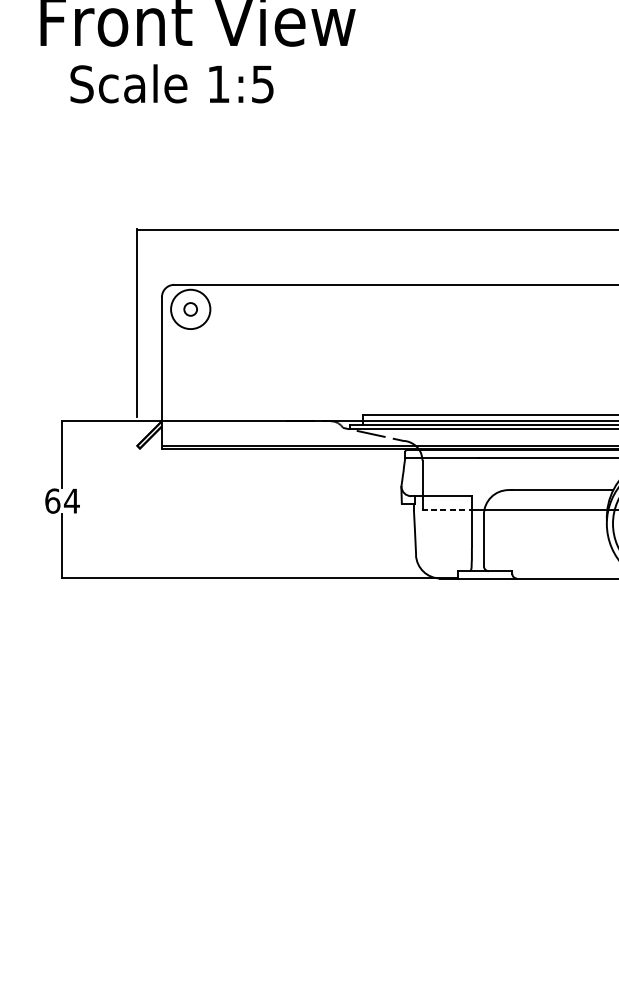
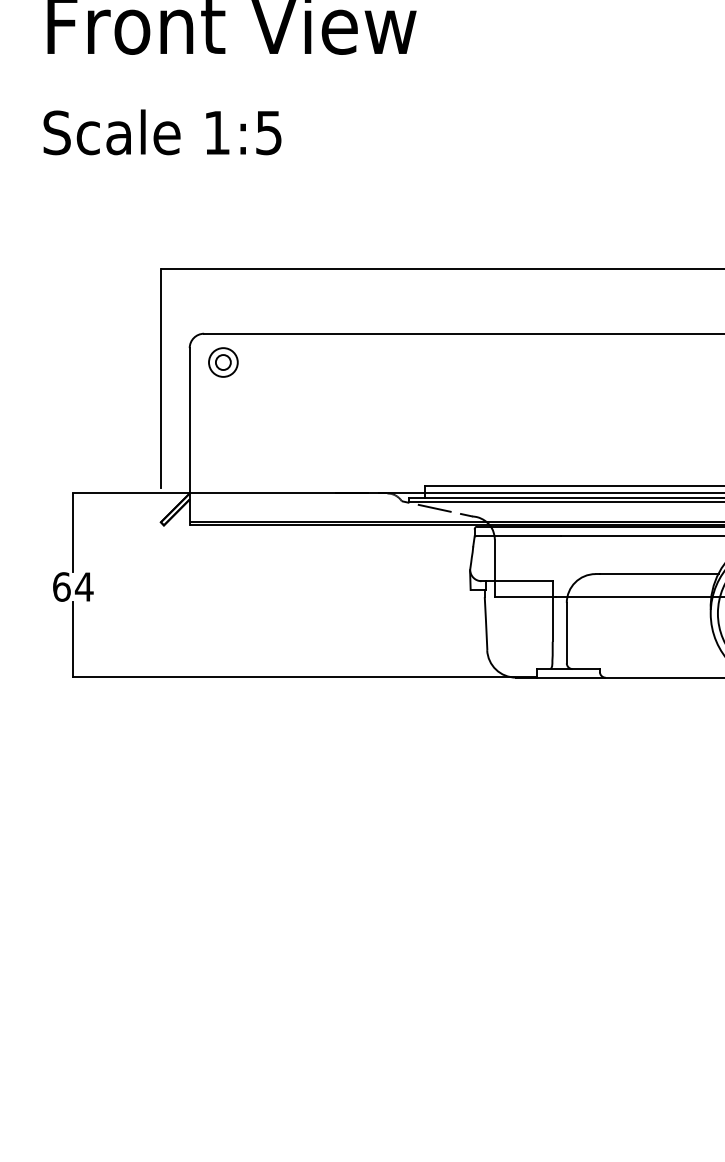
text: (172, 83) -> (162, 132), moved
circle: (190, 309) -> (223, 362), size x0.62
line: (448, 509) -> (525, 596), dashed -> solid

